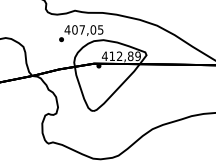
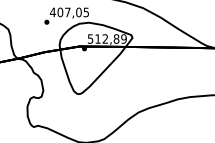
text: (104, 56) -> (90, 39), 412,89 -> 512,89

